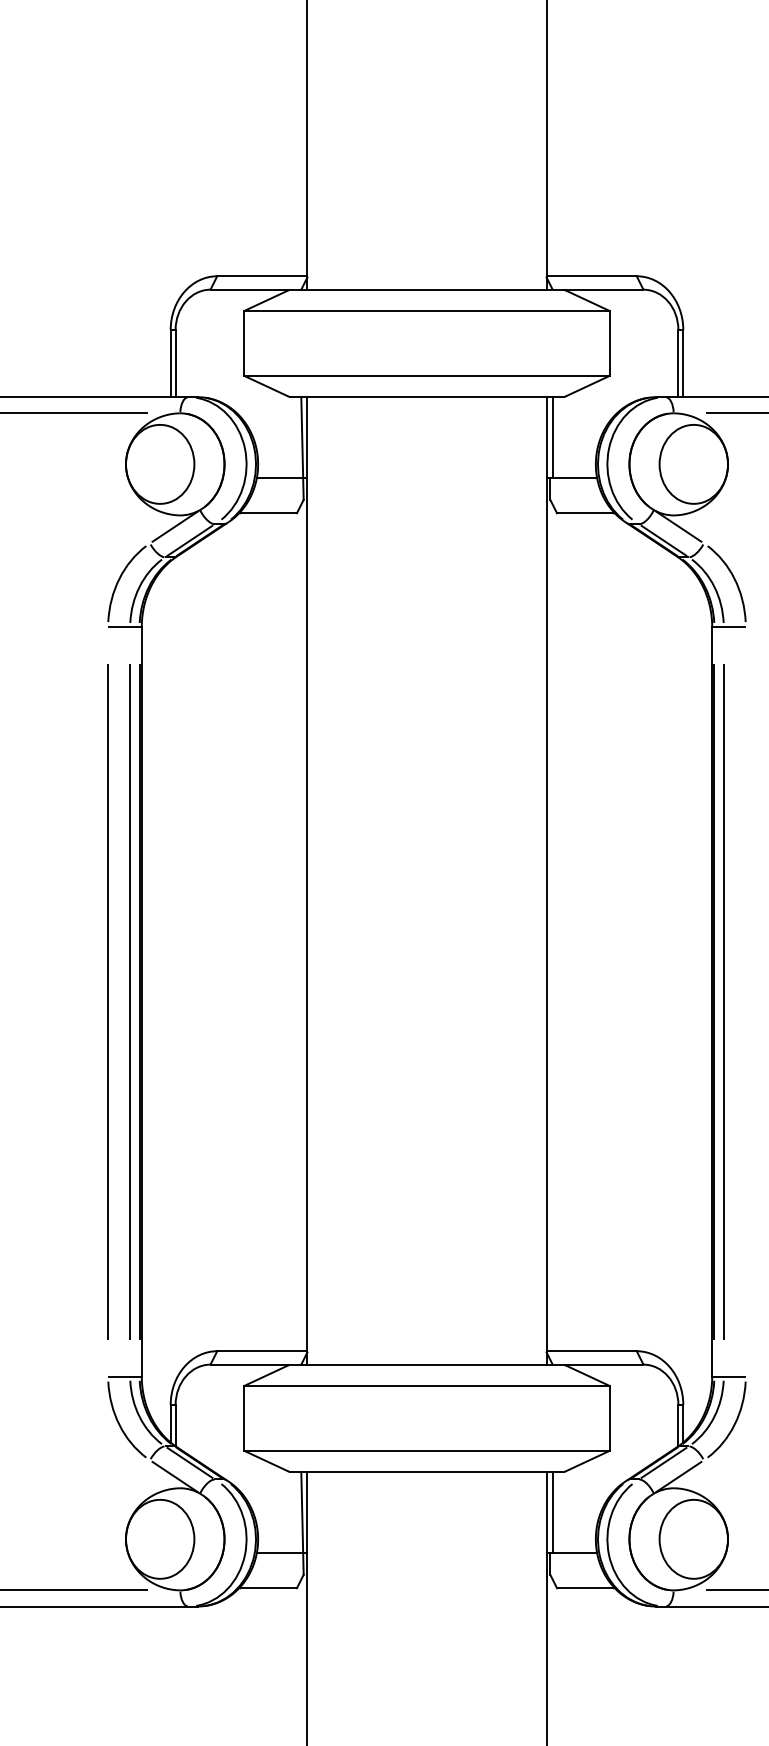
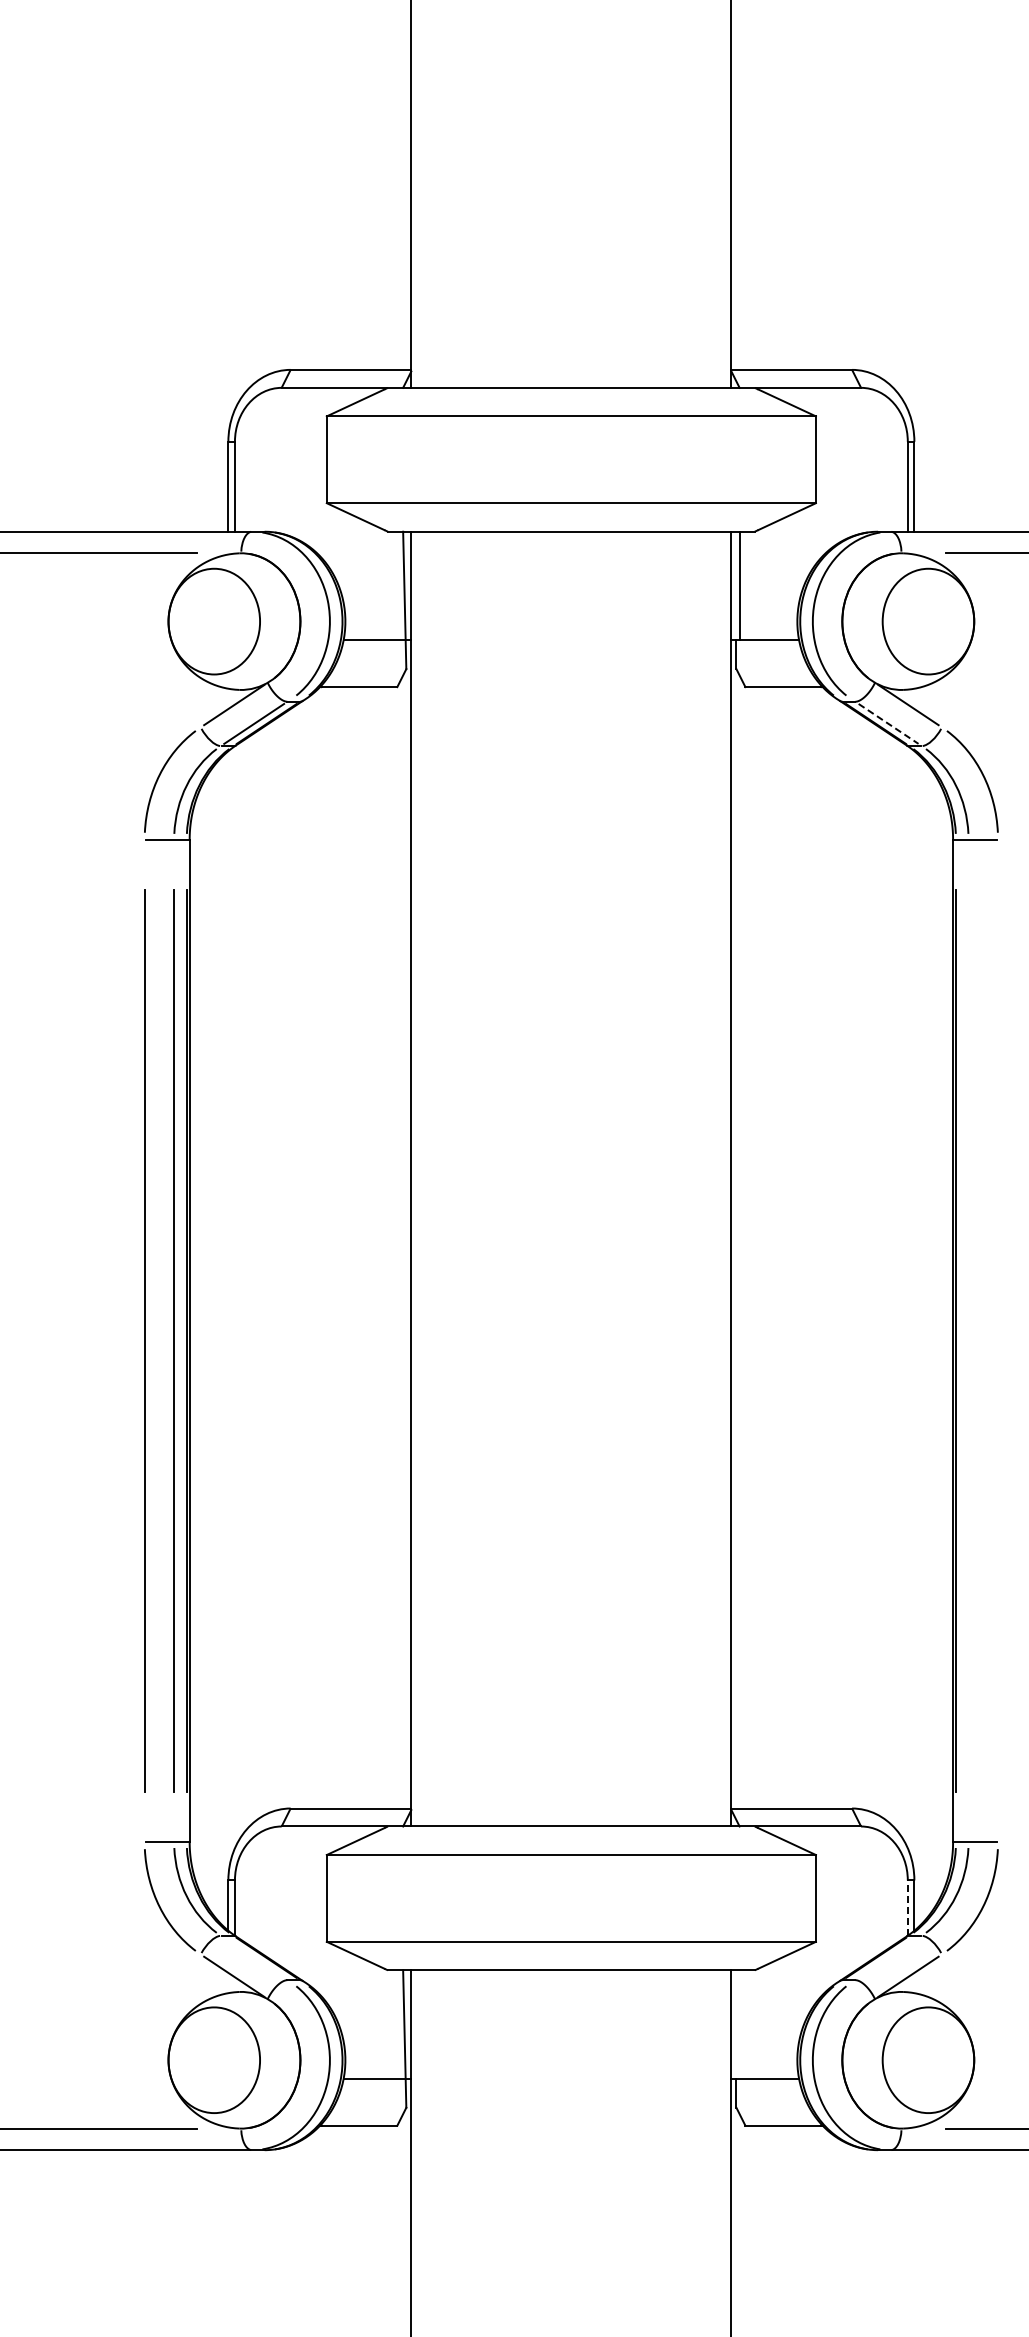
line: (663, 540) -> (888, 723), solid -> dashed
line: (723, 1001) -> (968, 1340), removed
line: (678, 1425) -> (907, 1908), solid -> dashed
line: (190, 1462) -> (254, 1957), removed
line: (663, 1462) -> (888, 1957), removed
line: (552, 1512) -> (739, 2024), removed

